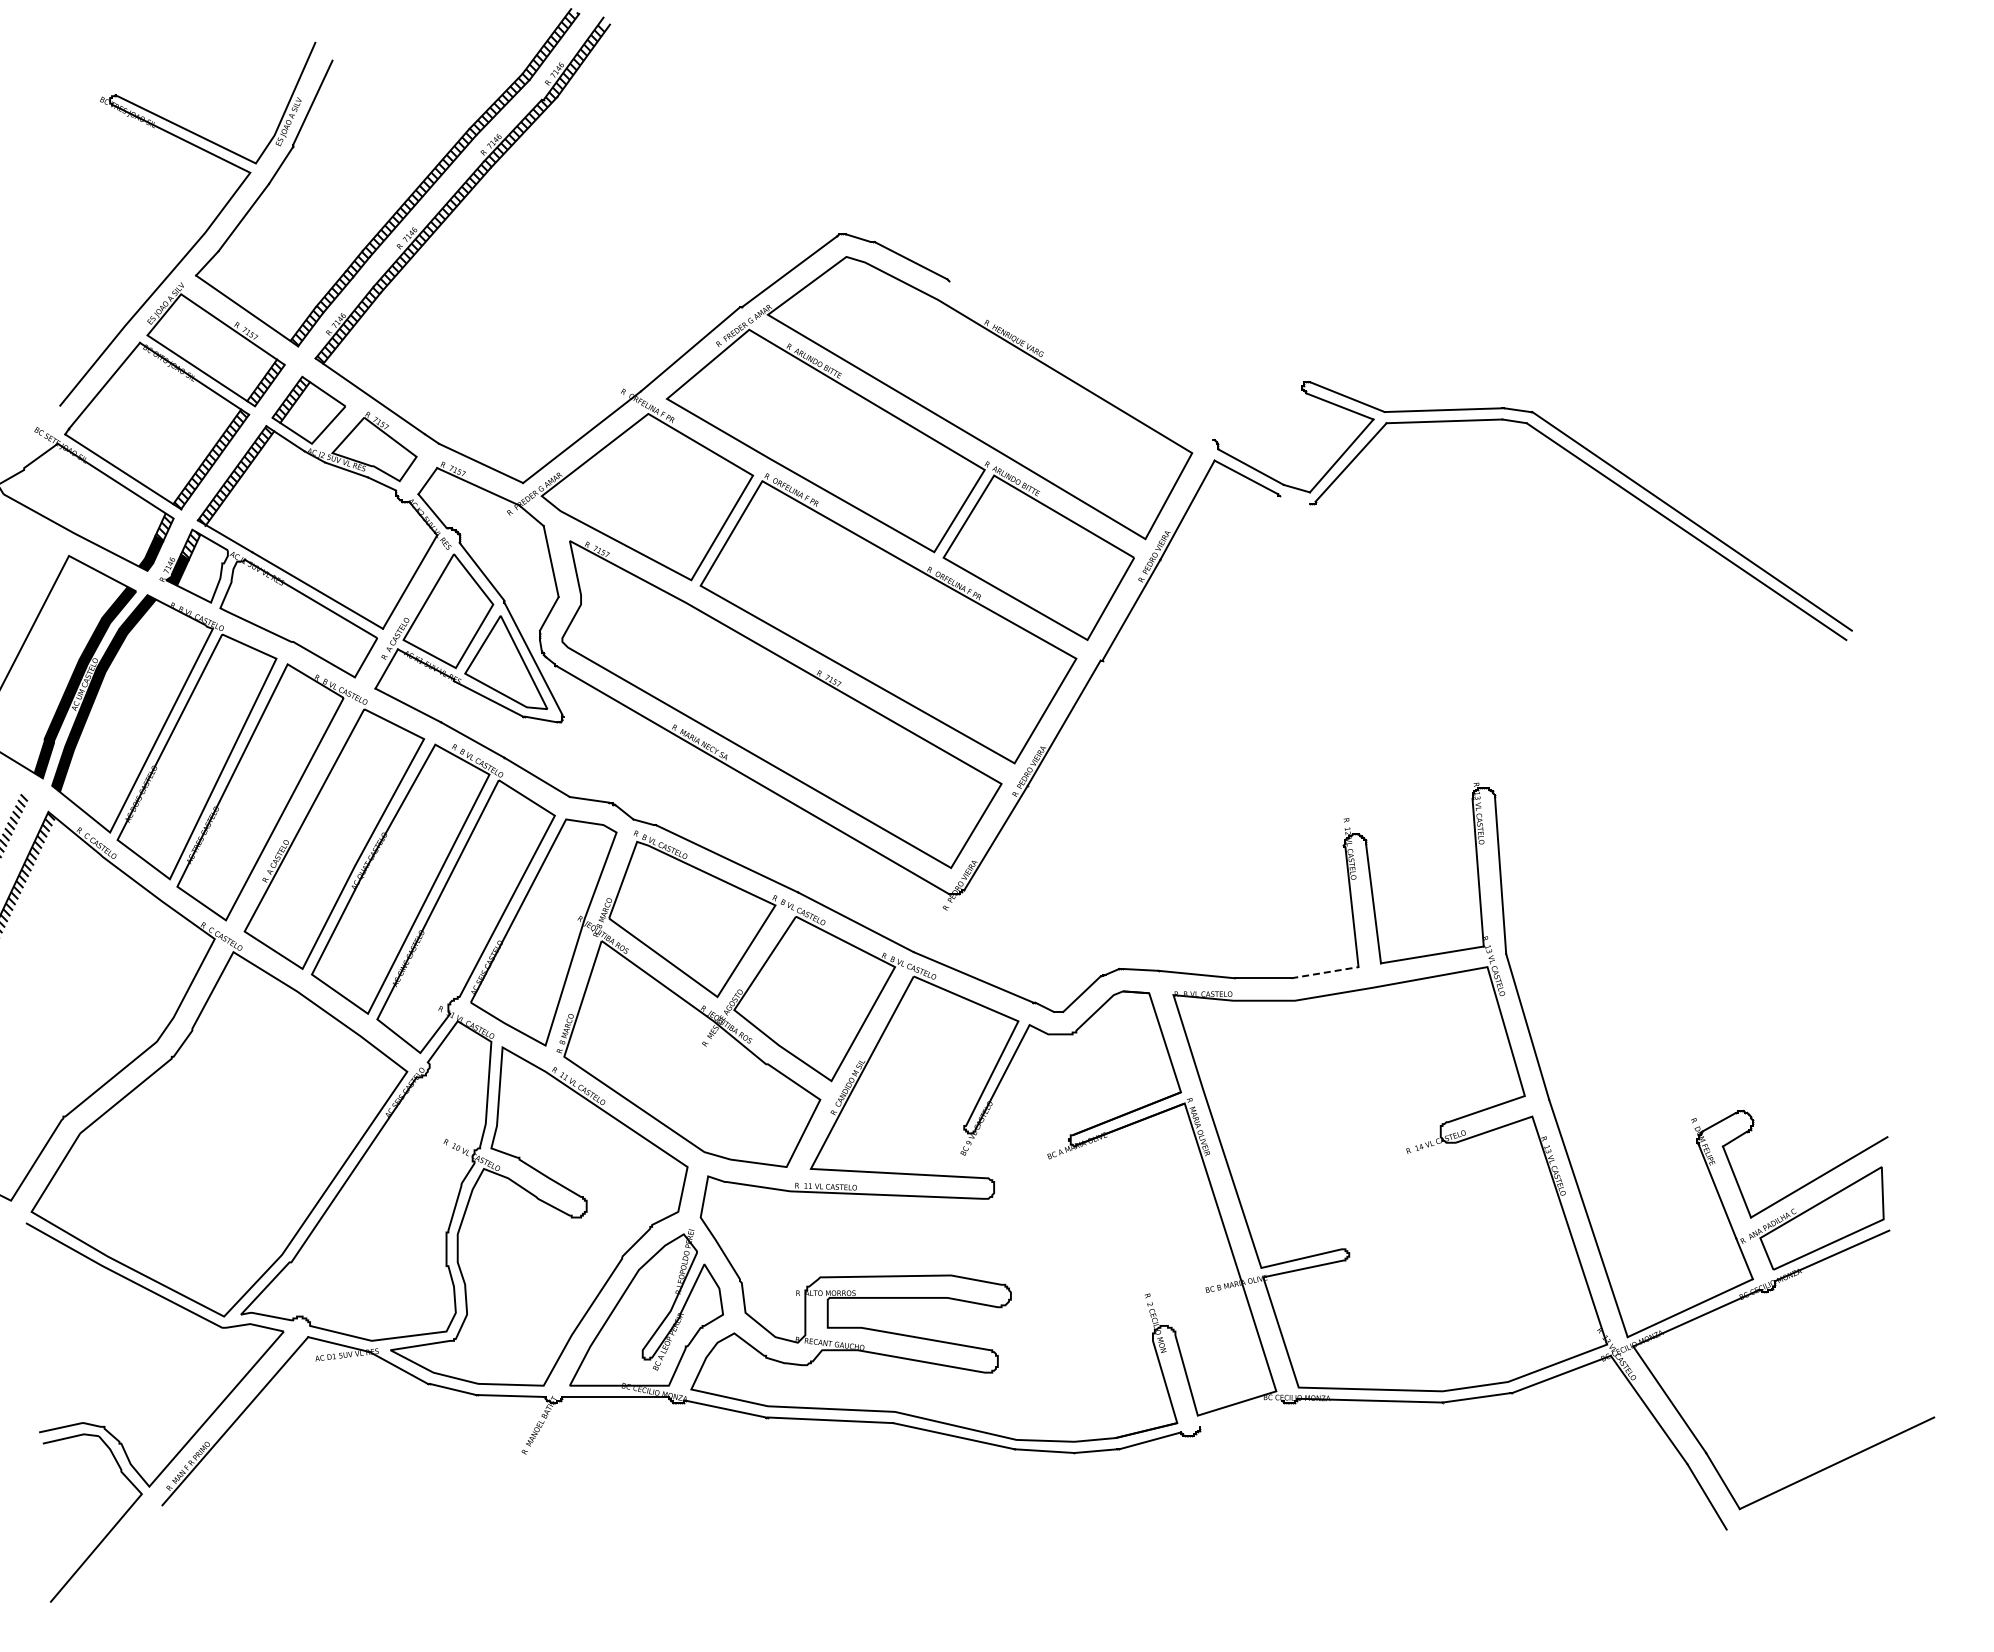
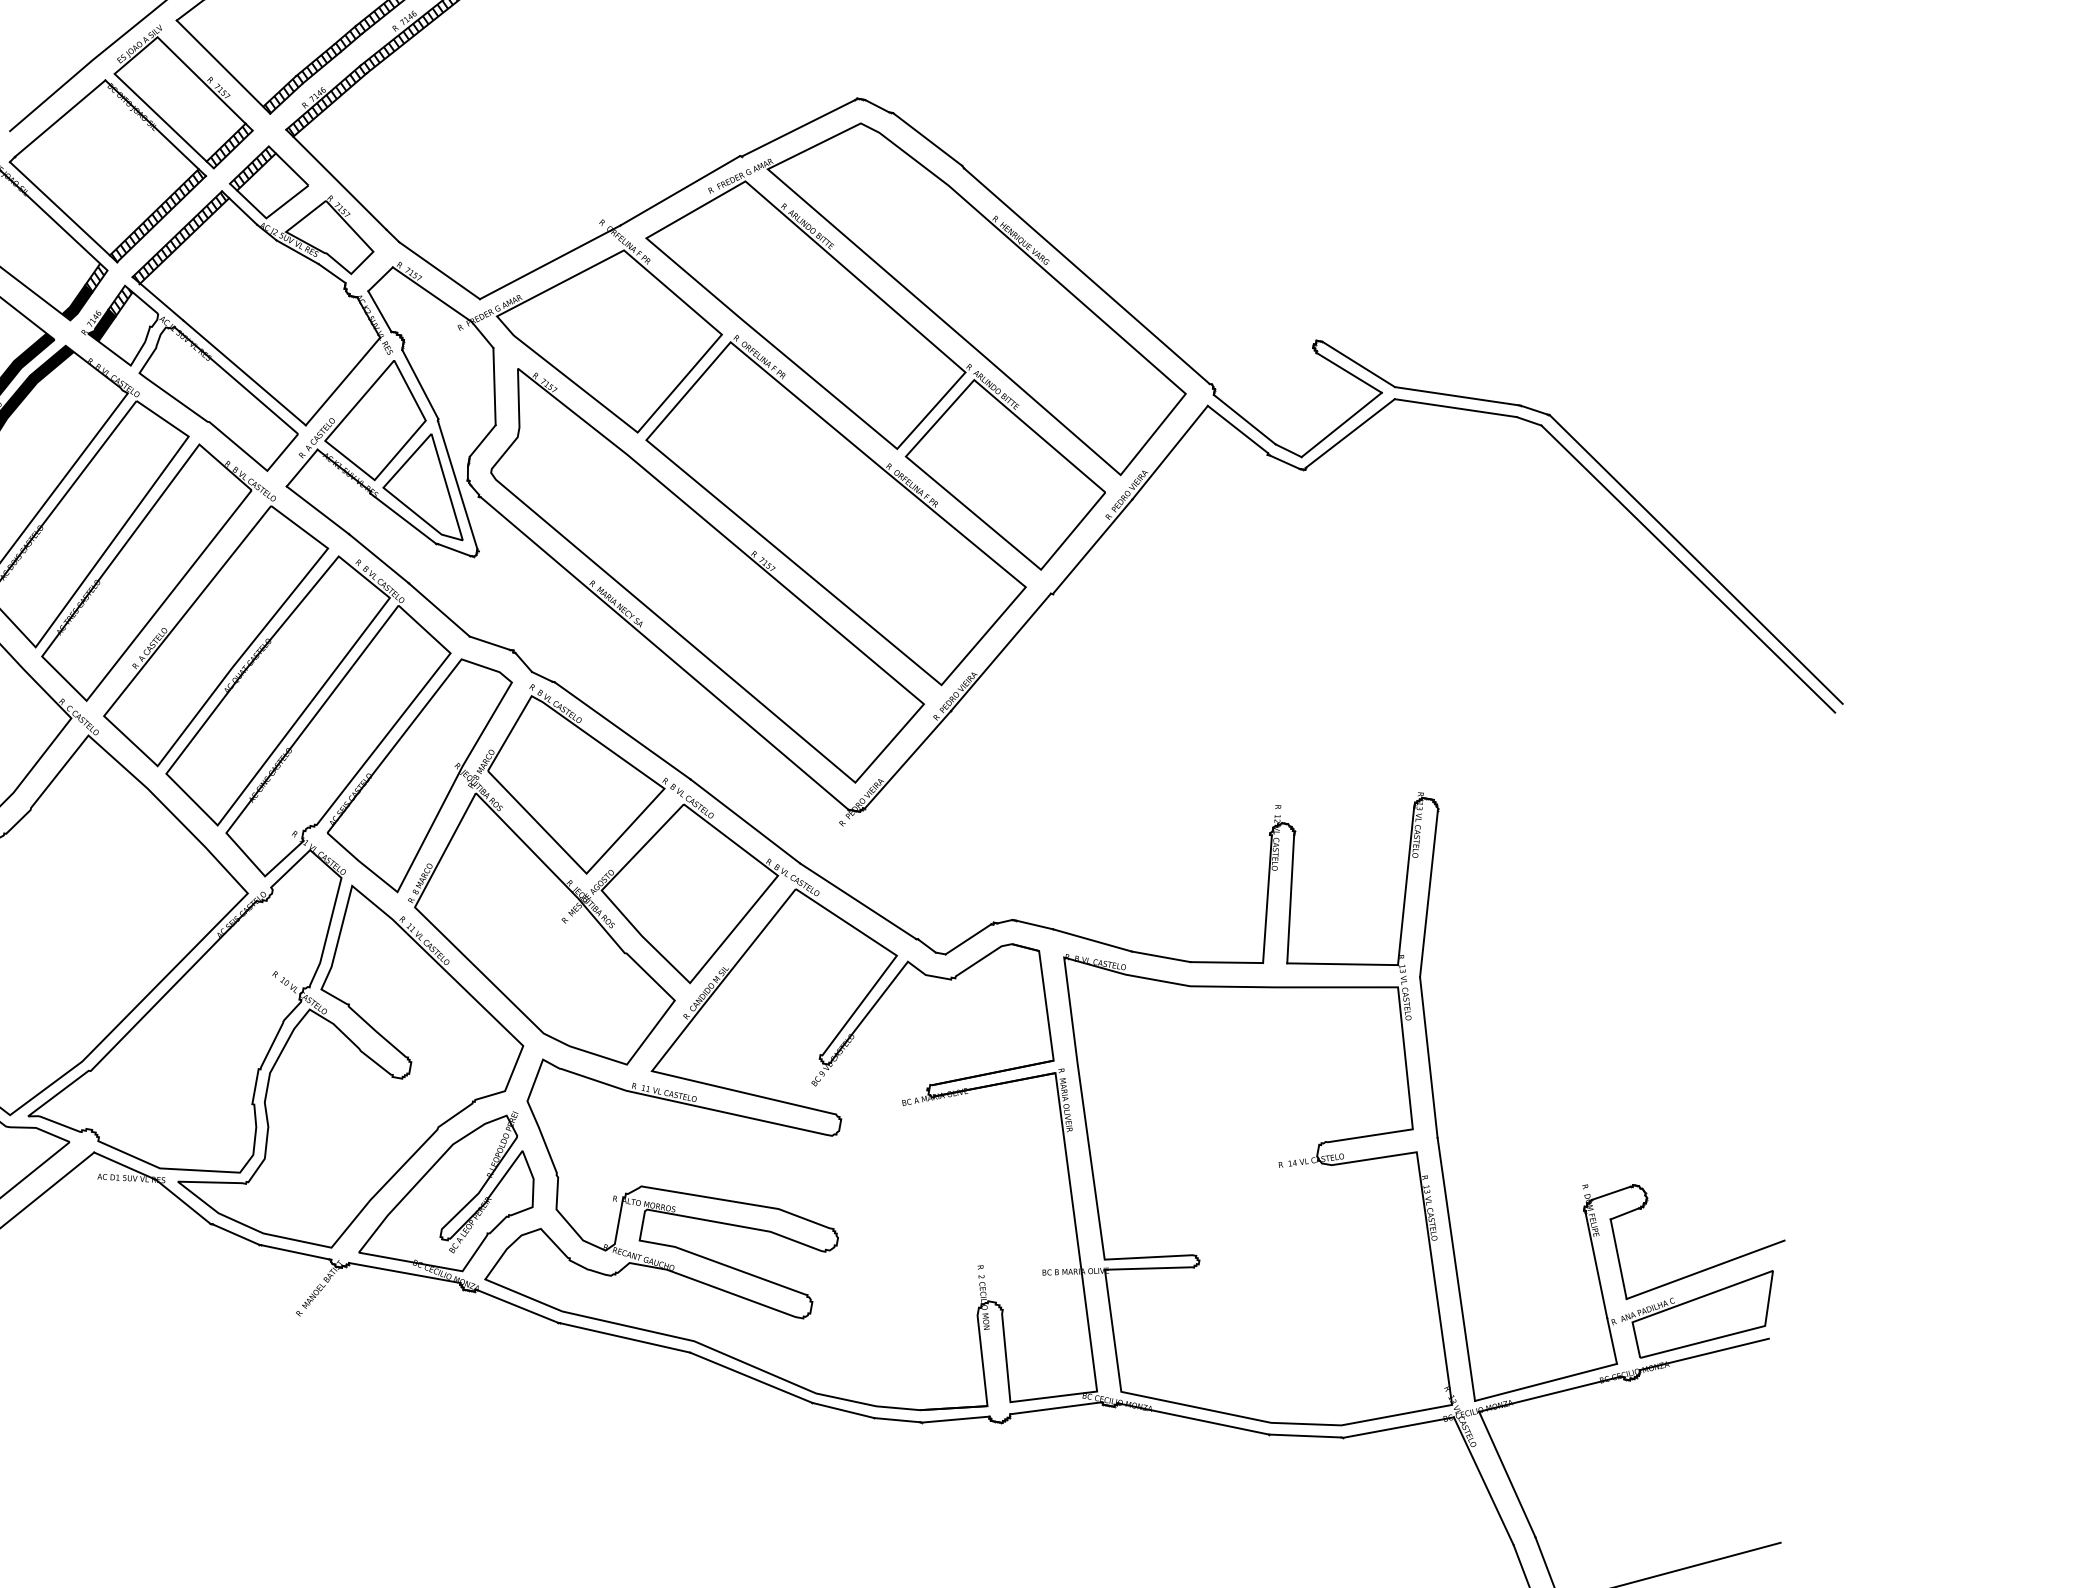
line: (1080, 360) -> (1086, 275), added
line: (1294, 499) -> (1284, 461), added
line: (1325, 972) -> (1227, 962), dashed -> solid
line: (1240, 1413) -> (1055, 1407), added

